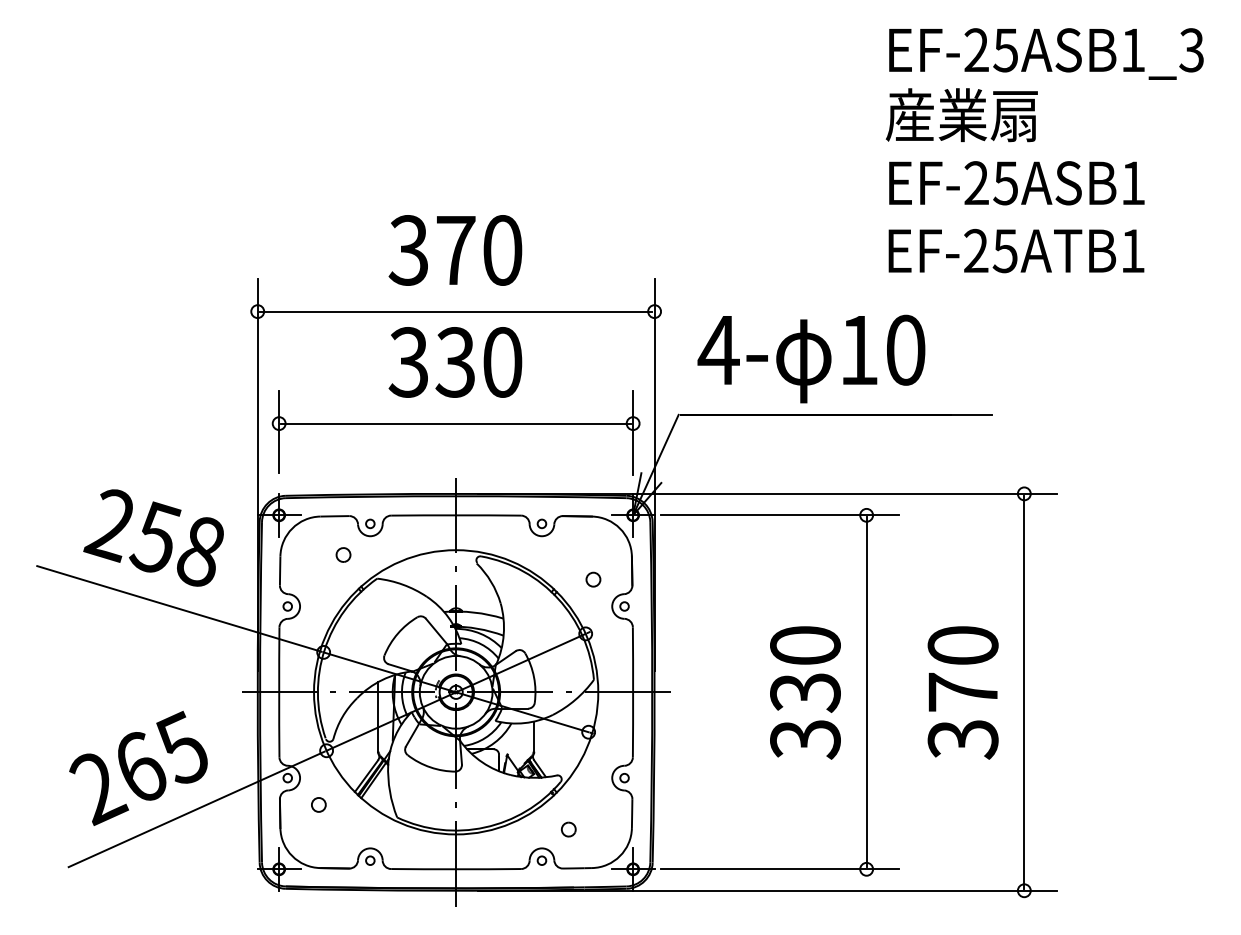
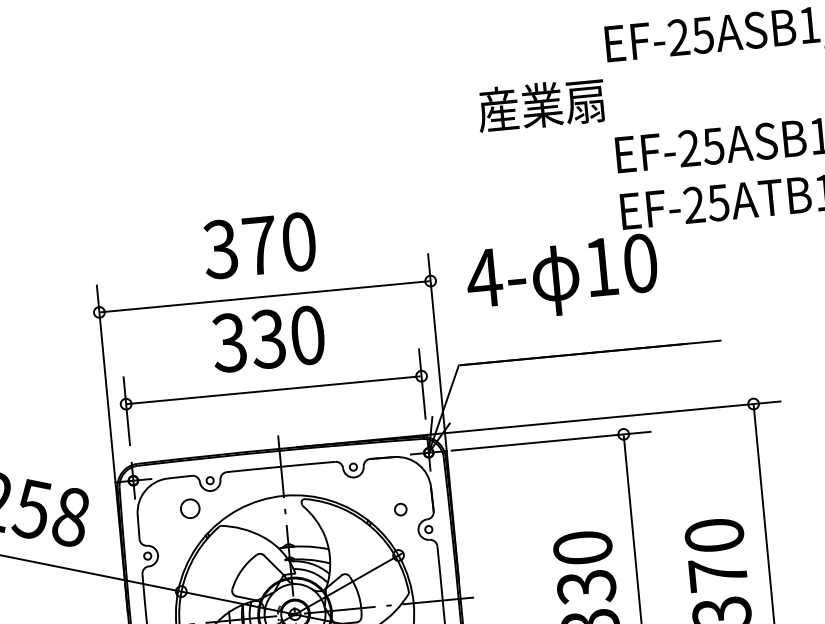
text: (961, 115) -> (541, 105), moved
text: (811, 358) -> (562, 277), moved
part: (343, 554) -> (190, 508), size x1.6

